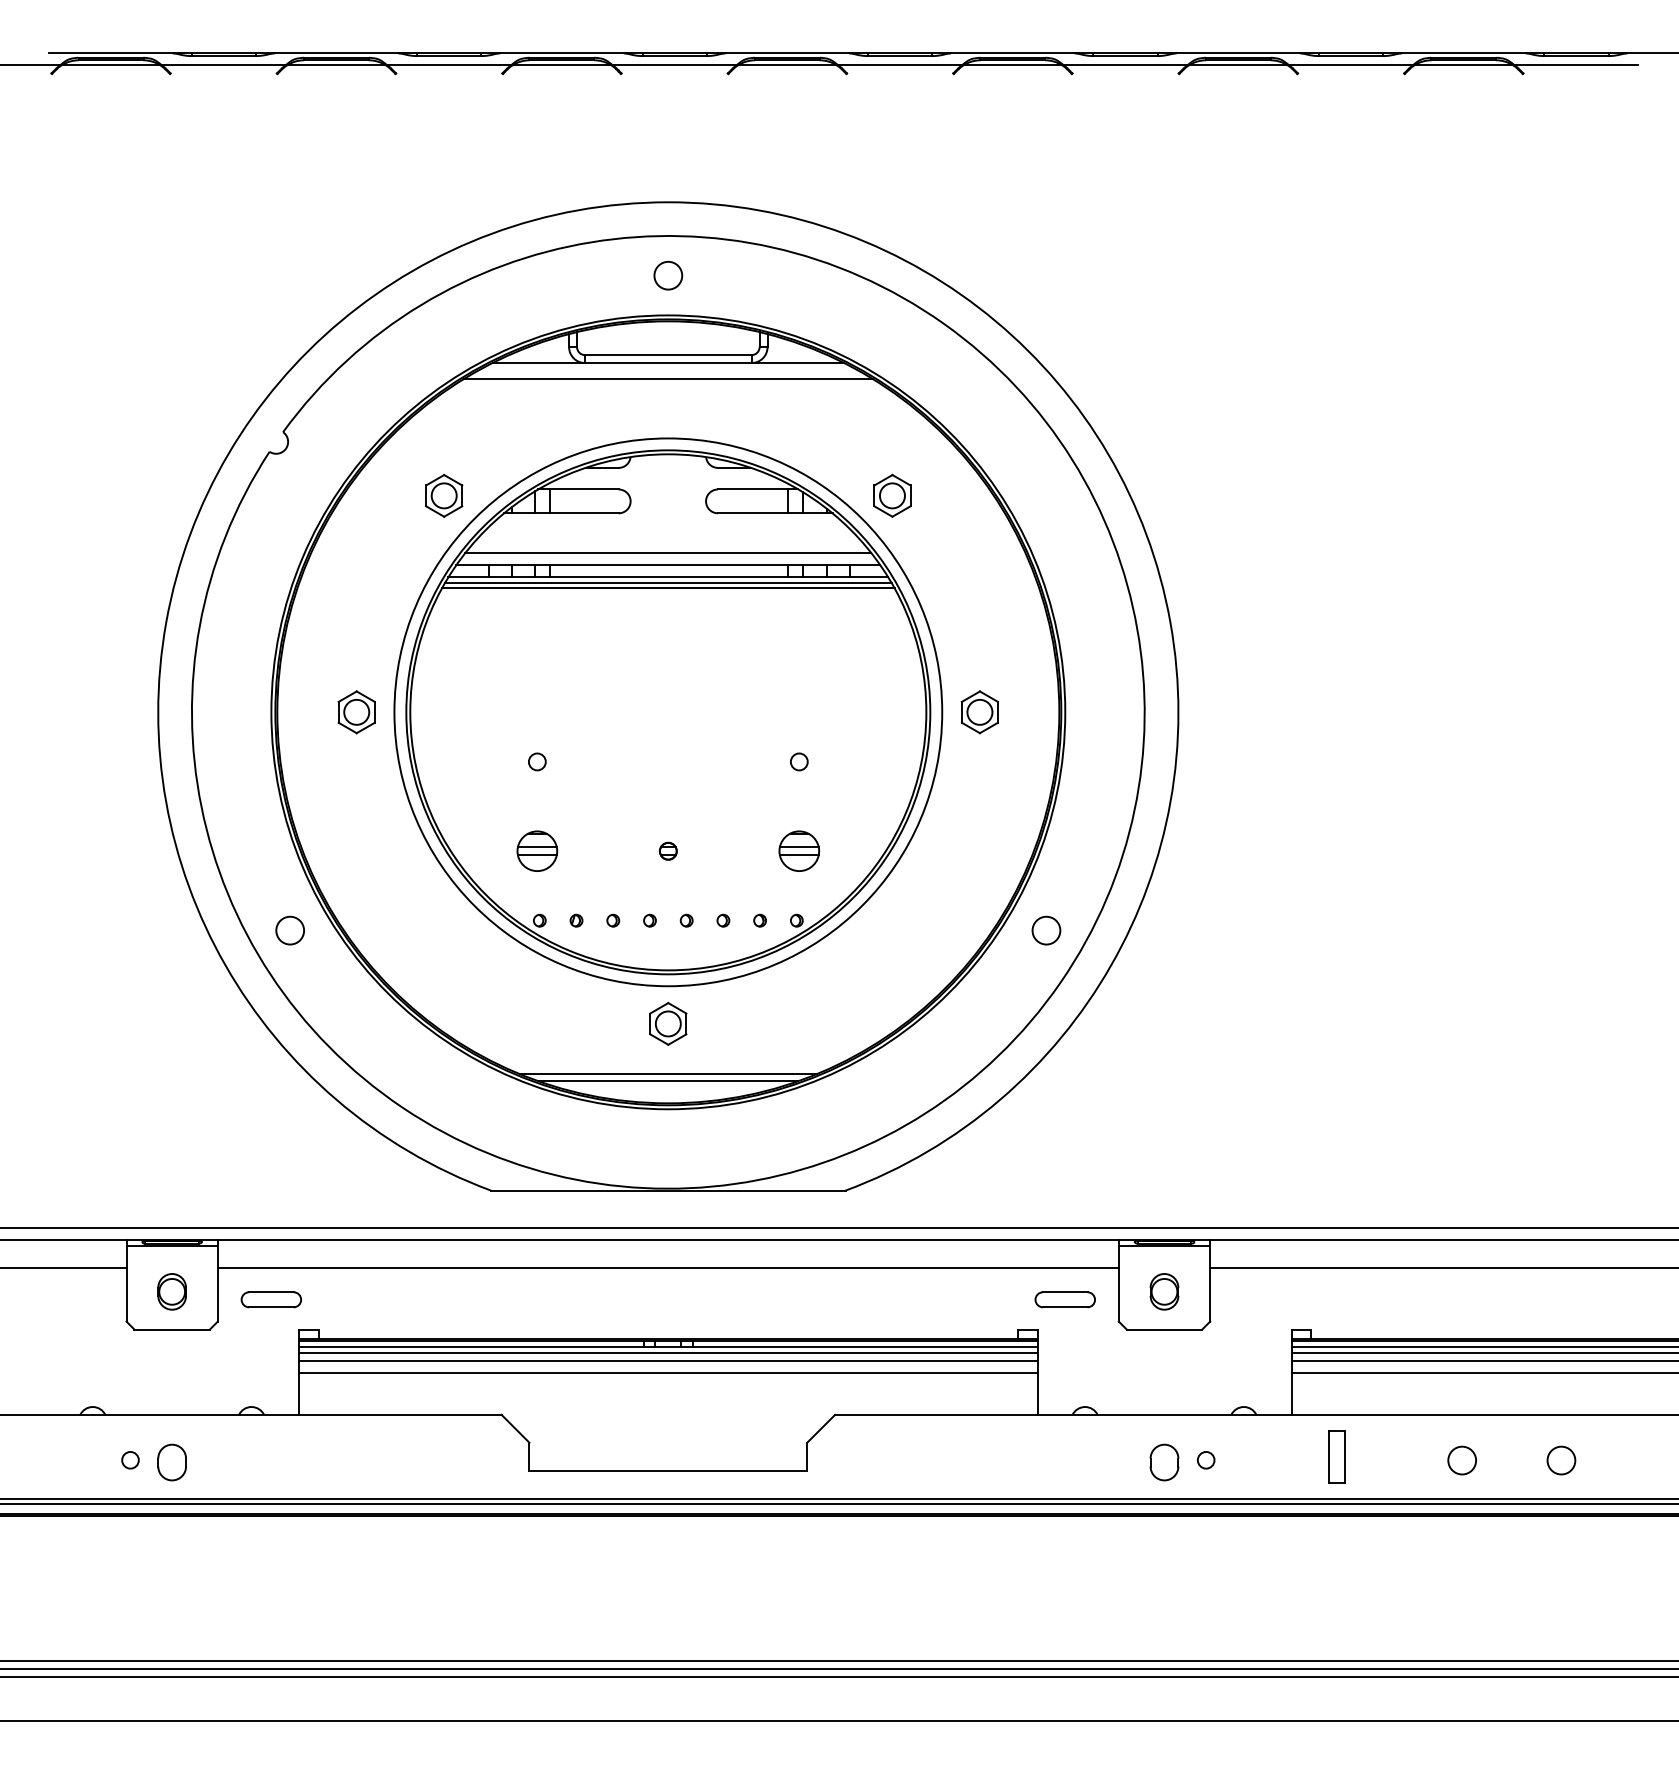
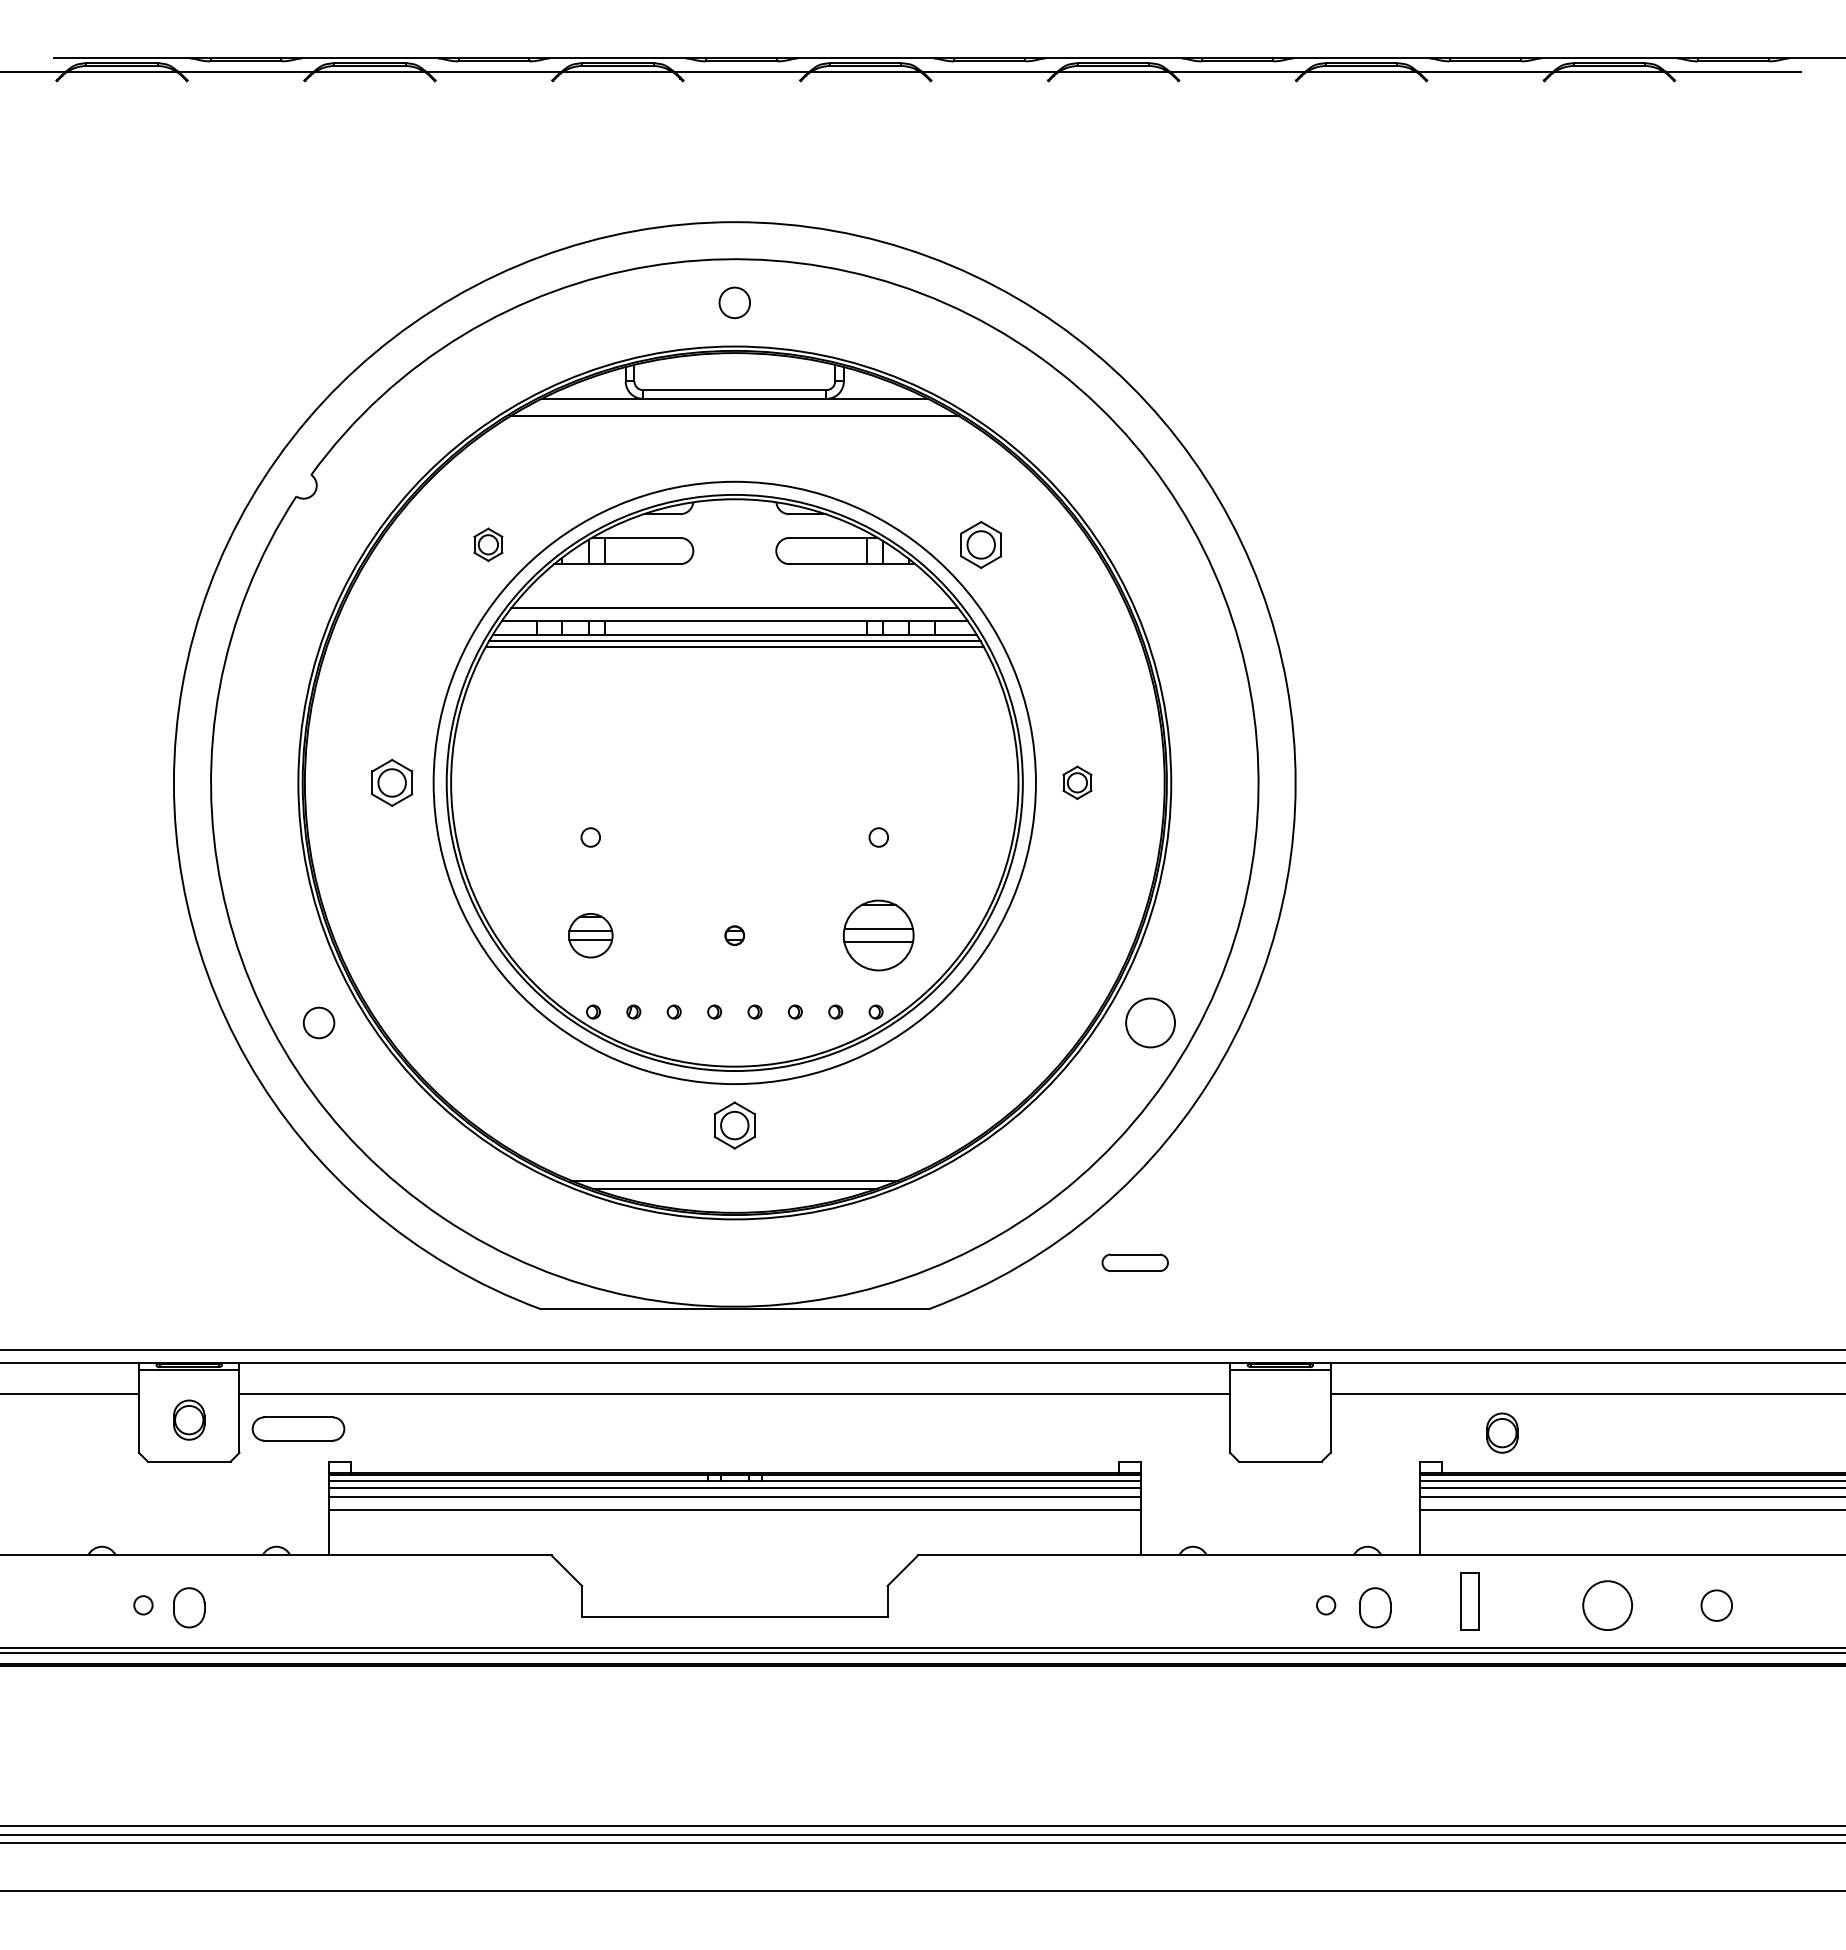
part: (444, 495) -> (488, 544), size x0.7
part: (980, 711) -> (1077, 782), size x0.7
part: (799, 851) -> (878, 935), size x1.6
circle: (1046, 930) -> (1150, 1022), size x1.6
part: (1164, 1291) -> (1502, 1432), moved
part: (270, 1299) -> (297, 1428), size x1.4
part: (1064, 1299) -> (1134, 1262), moved
circle: (1462, 1460) -> (1607, 1605), size x1.6
part: (1164, 1462) -> (1375, 1607), moved

